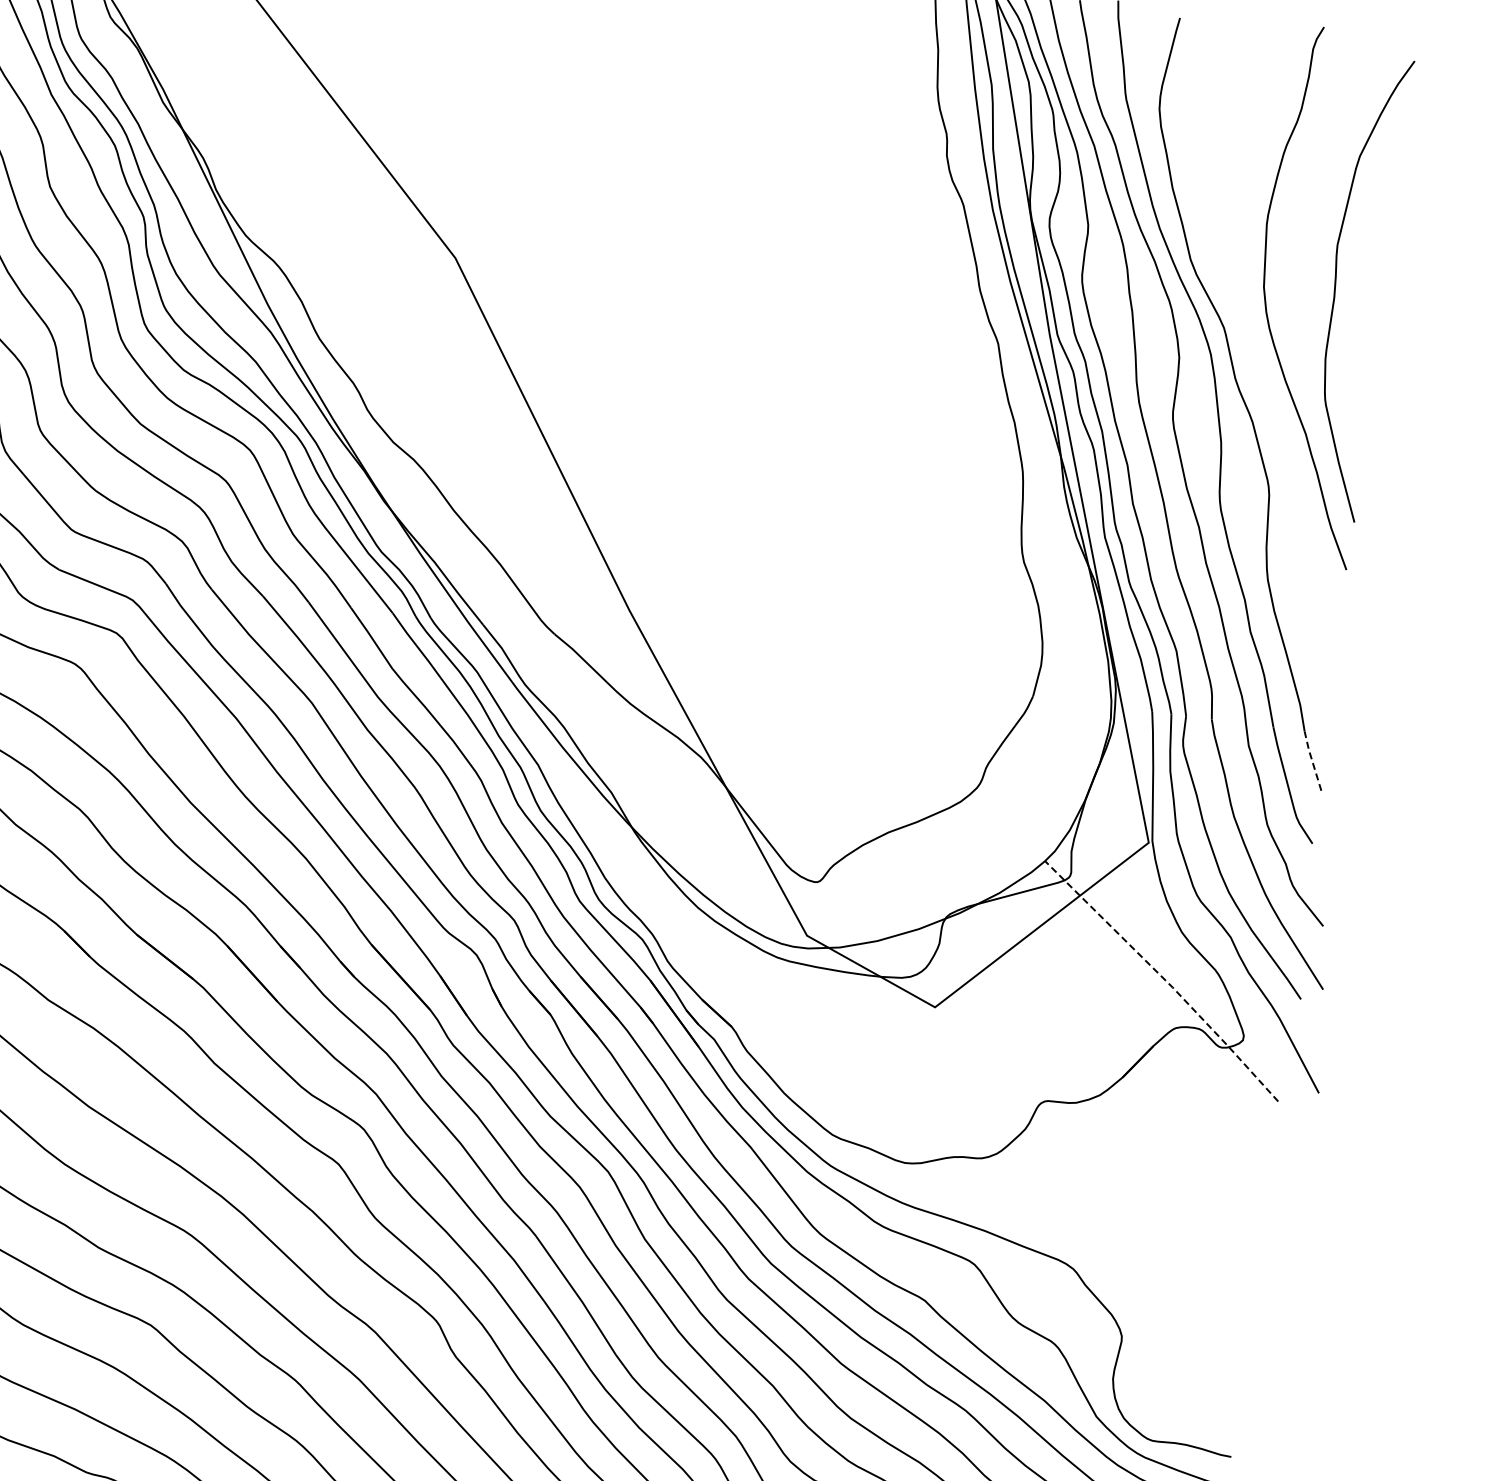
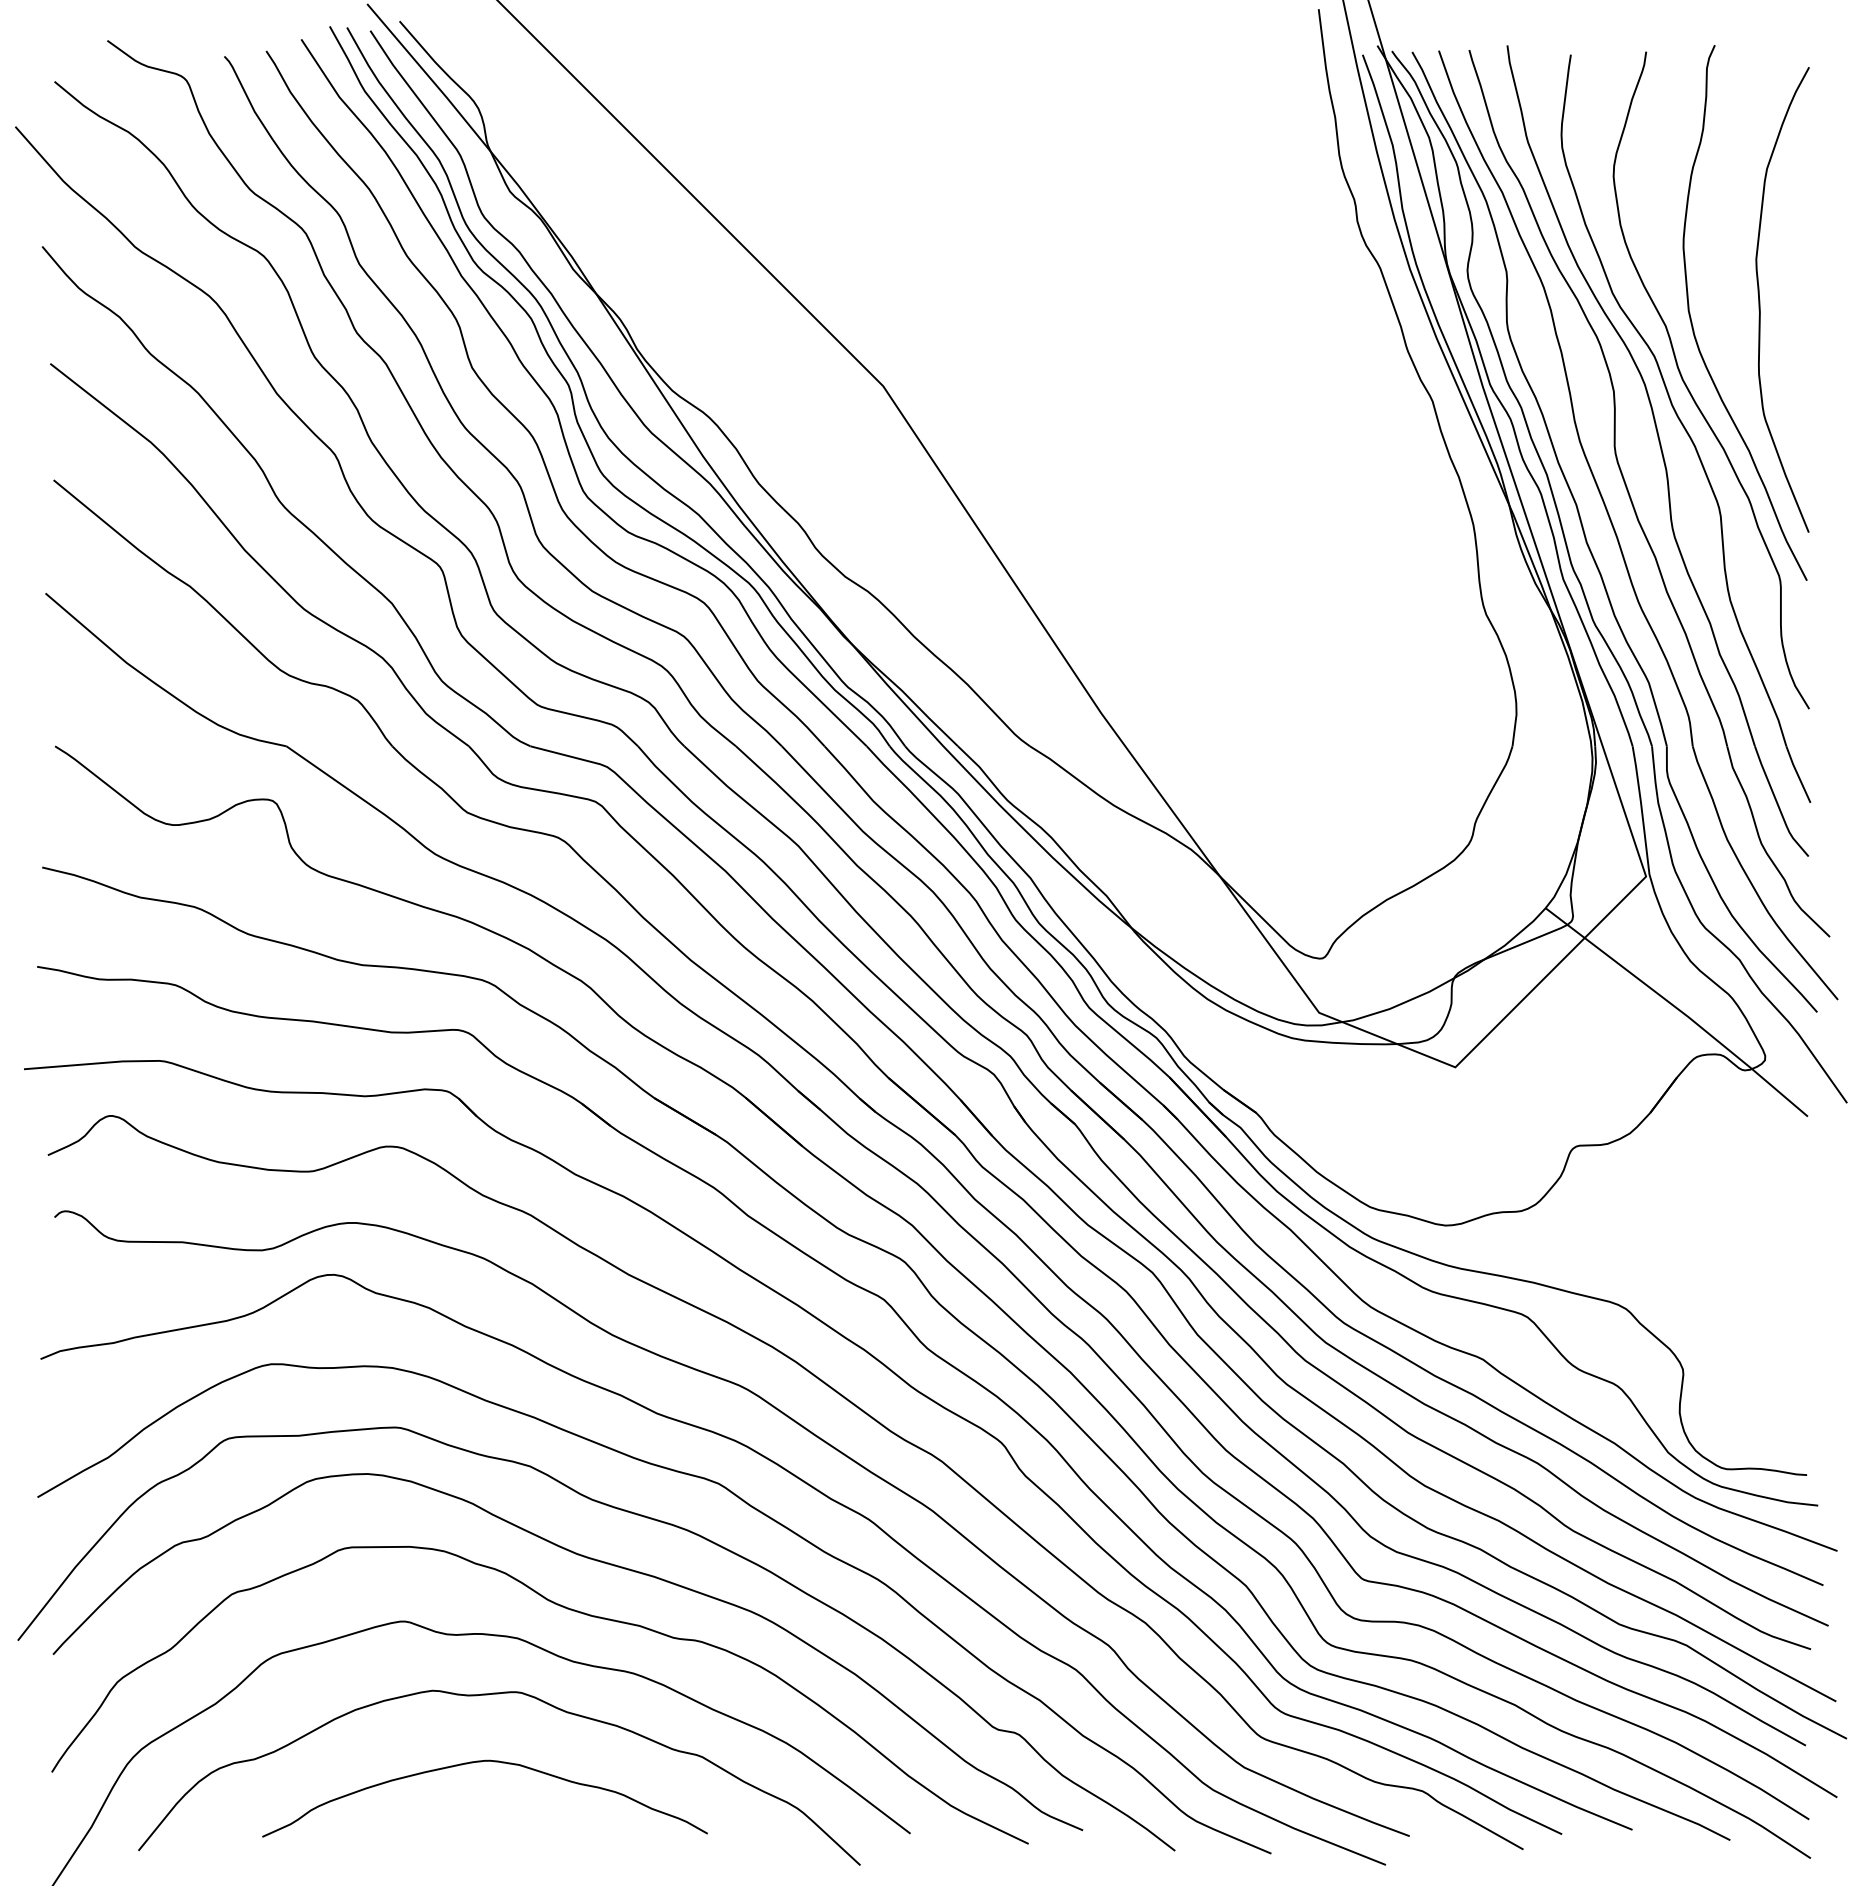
curve: (1255, 367) -> (1690, 391), added
line: (1312, 760) -> (1797, 774), dashed -> solid
line: (1164, 979) -> (1679, 1010), dashed -> solid

